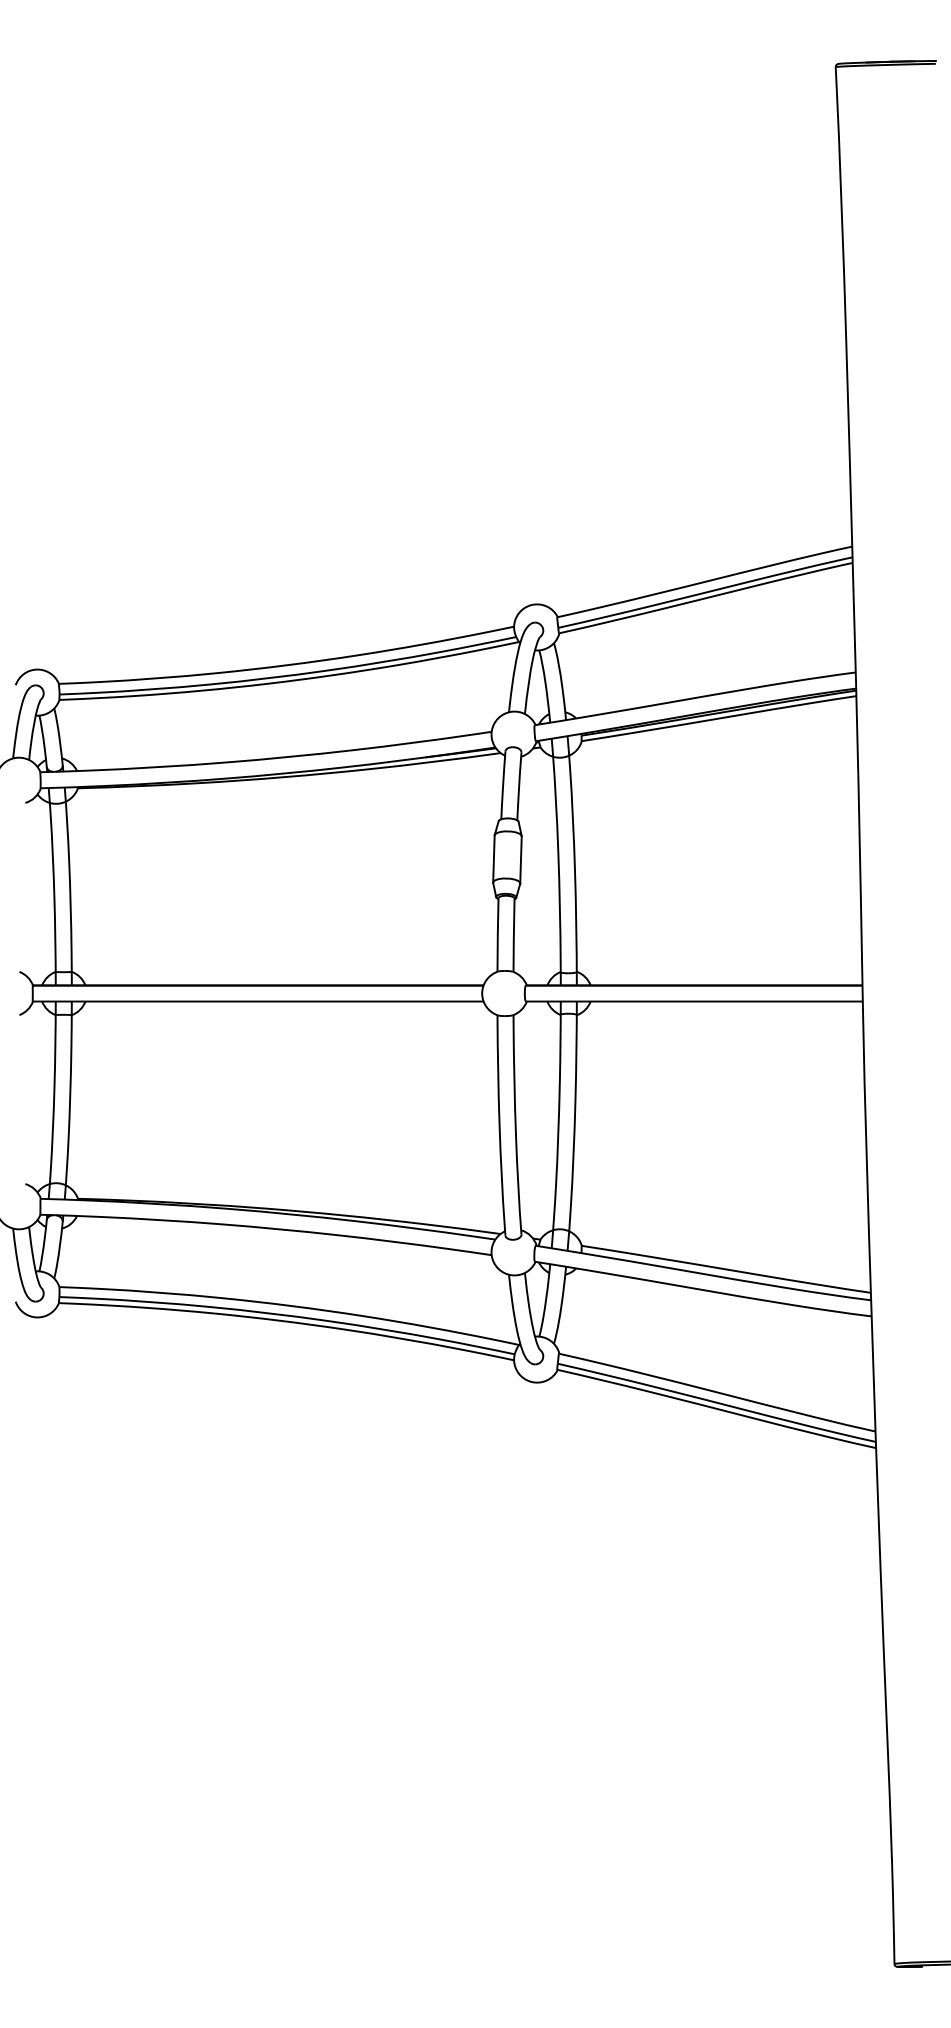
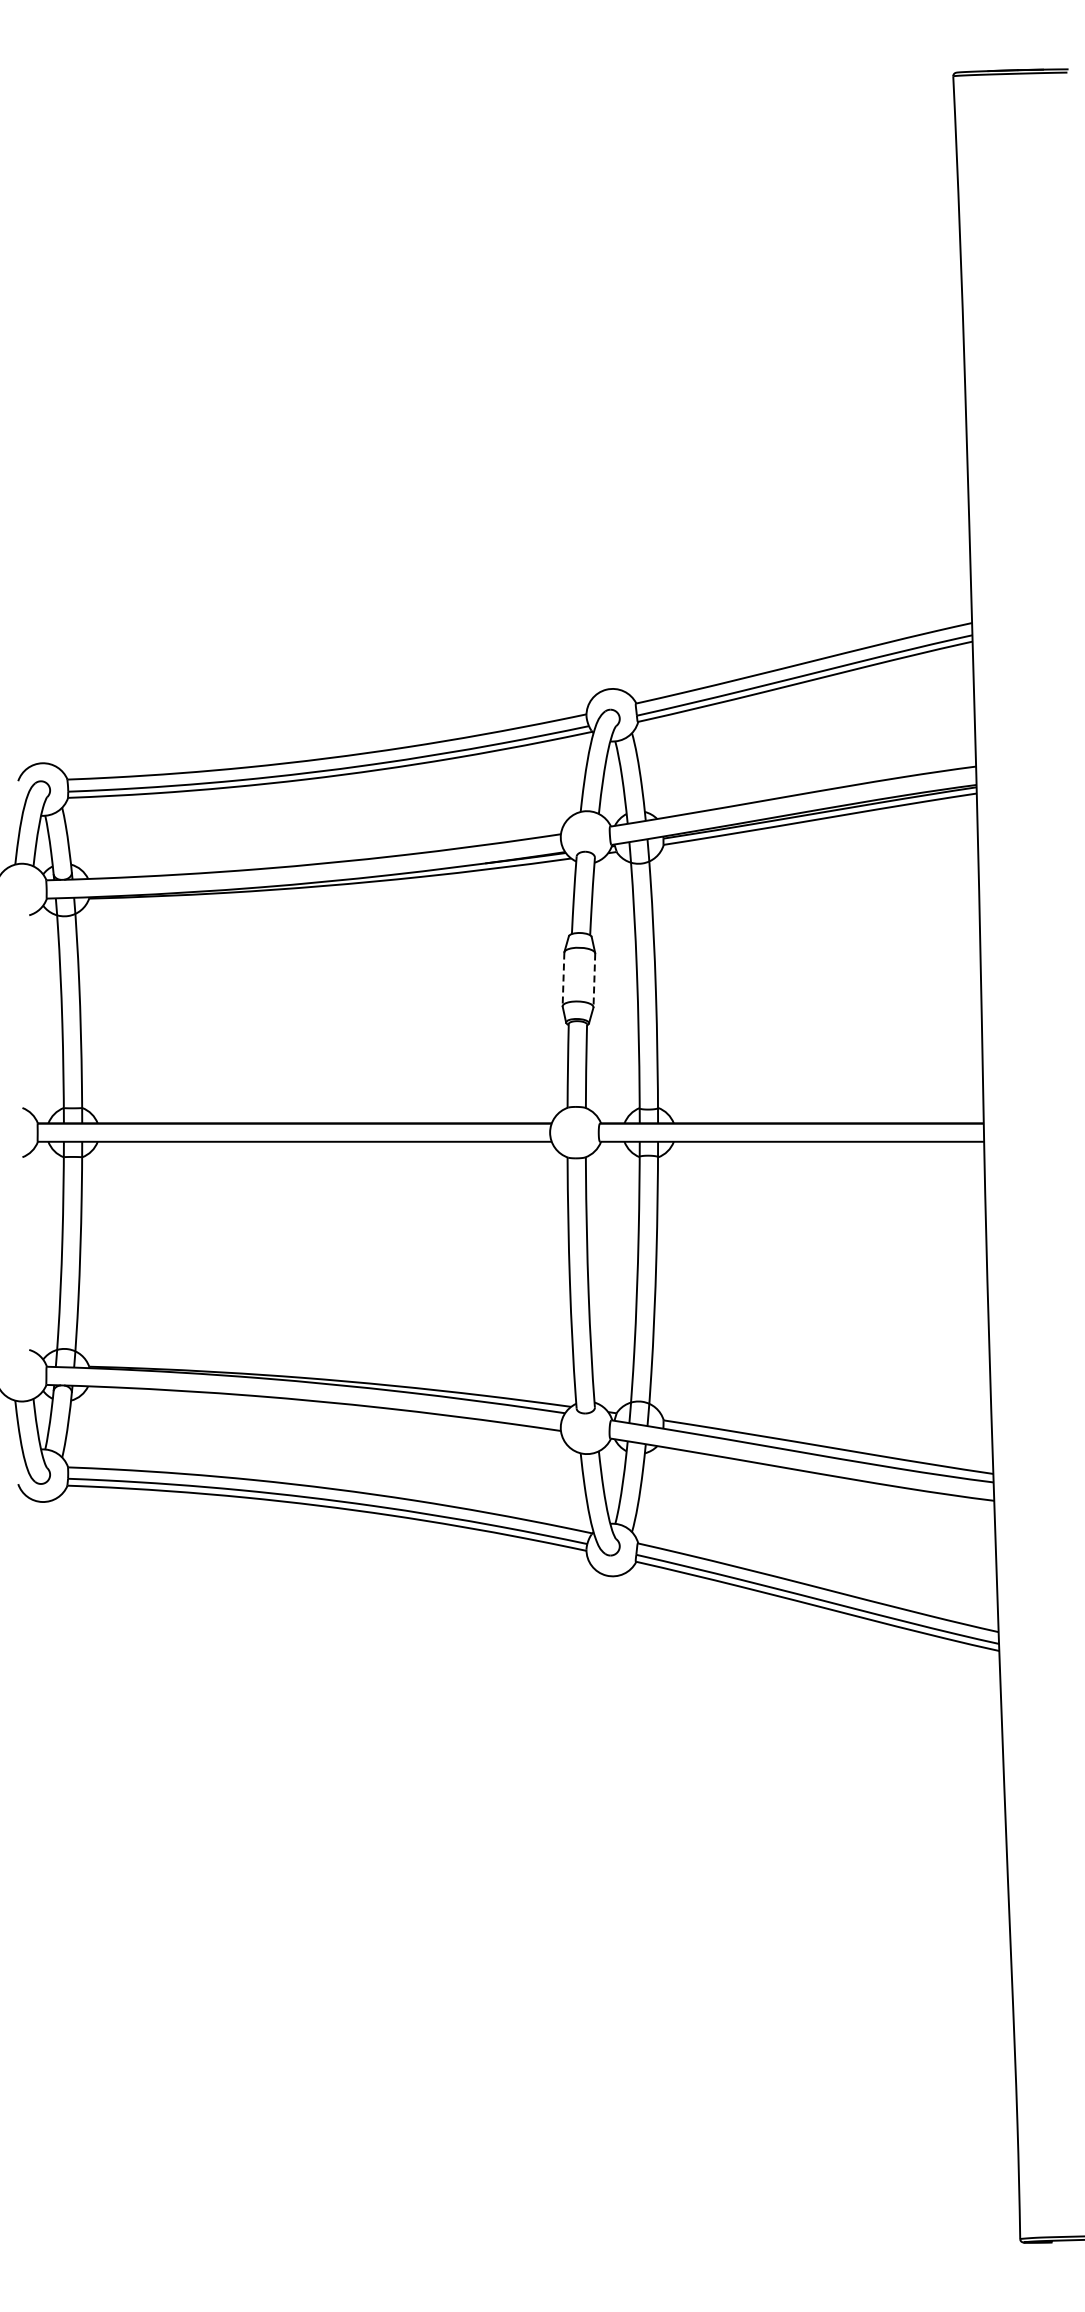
line: (493, 859) -> (563, 979), solid -> dashed
line: (521, 860) -> (594, 980), solid -> dashed

